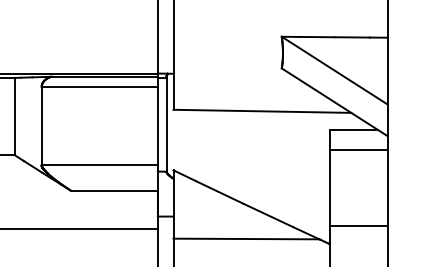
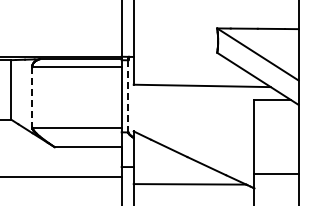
line: (166, 125) -> (128, 96), solid -> dashed
line: (42, 127) -> (32, 98), solid -> dashed
line: (358, 149) -> (276, 115), removed

